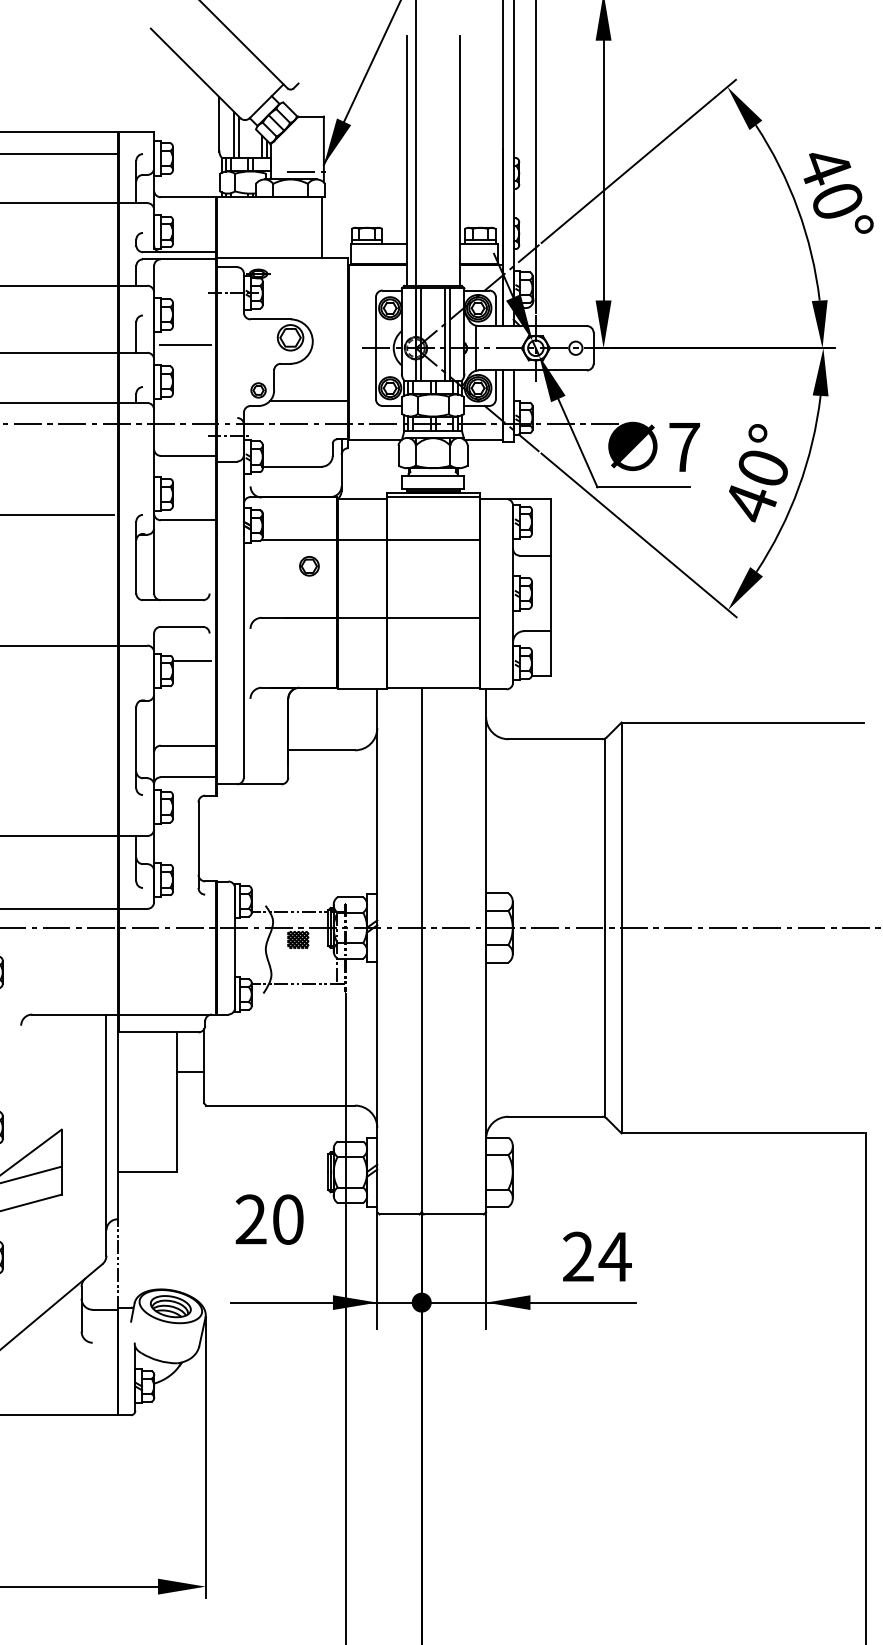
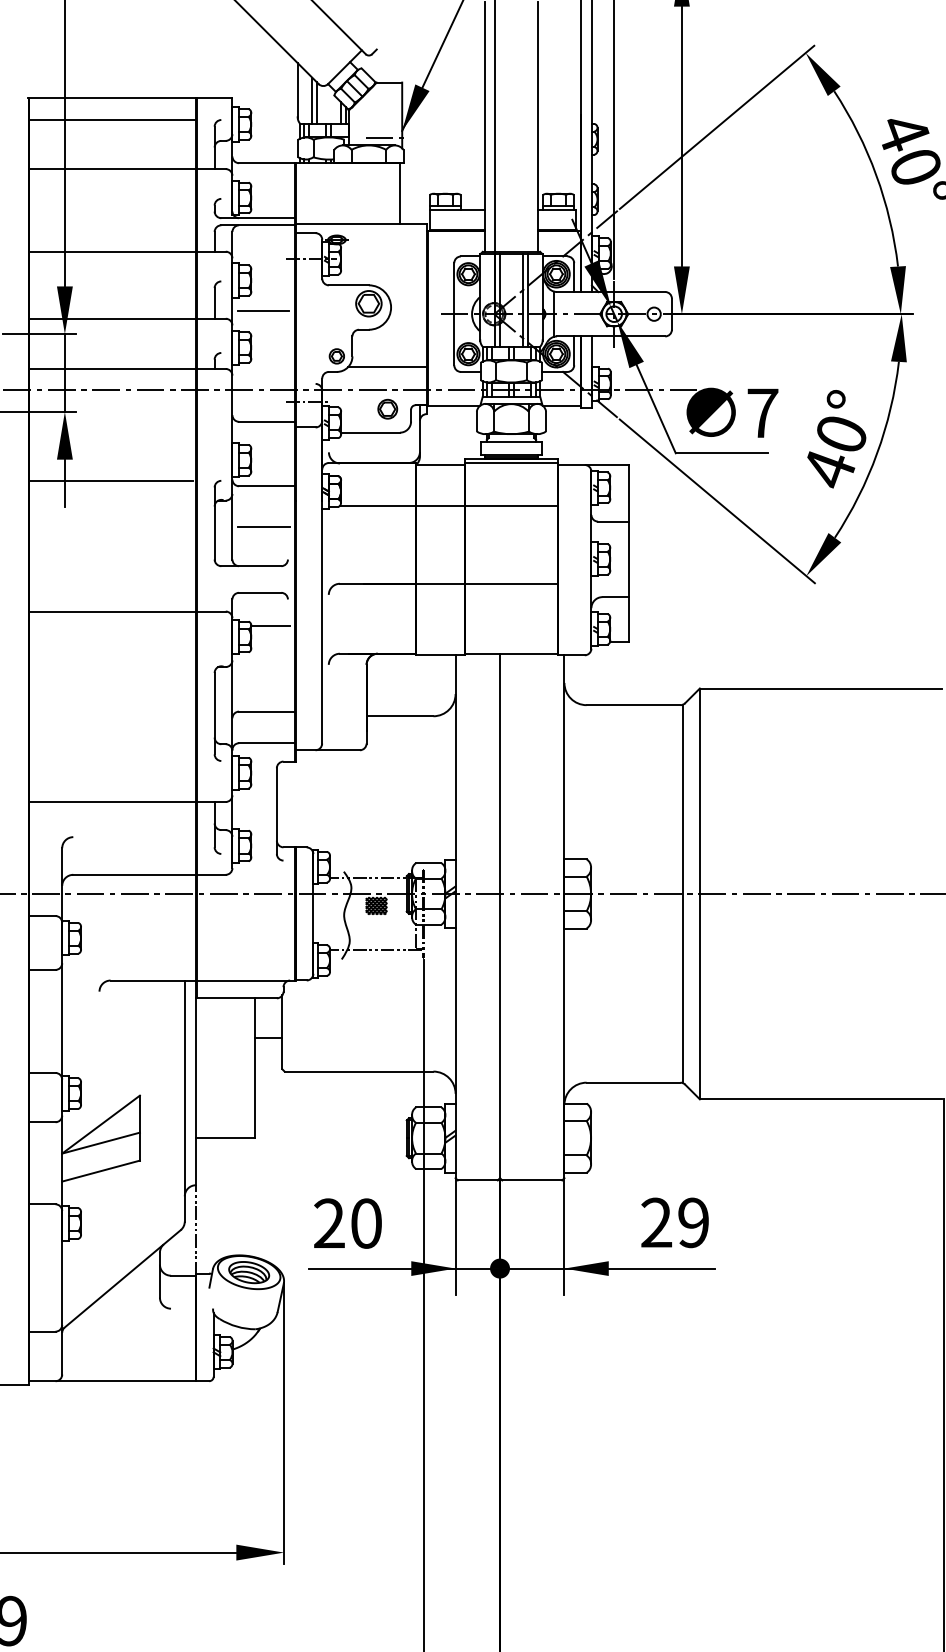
line: (185, 560) -> (263, 526), added
part: (309, 565) -> (387, 408), moved
text: (269, 1219) -> (347, 1223), moved
text: (615, 1256) -> (693, 1222), 24 -> 29

